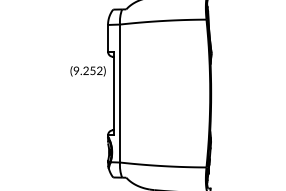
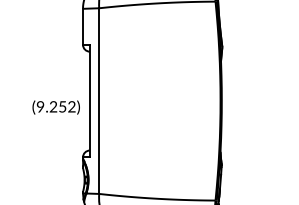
text: (87, 71) -> (55, 107), moved

